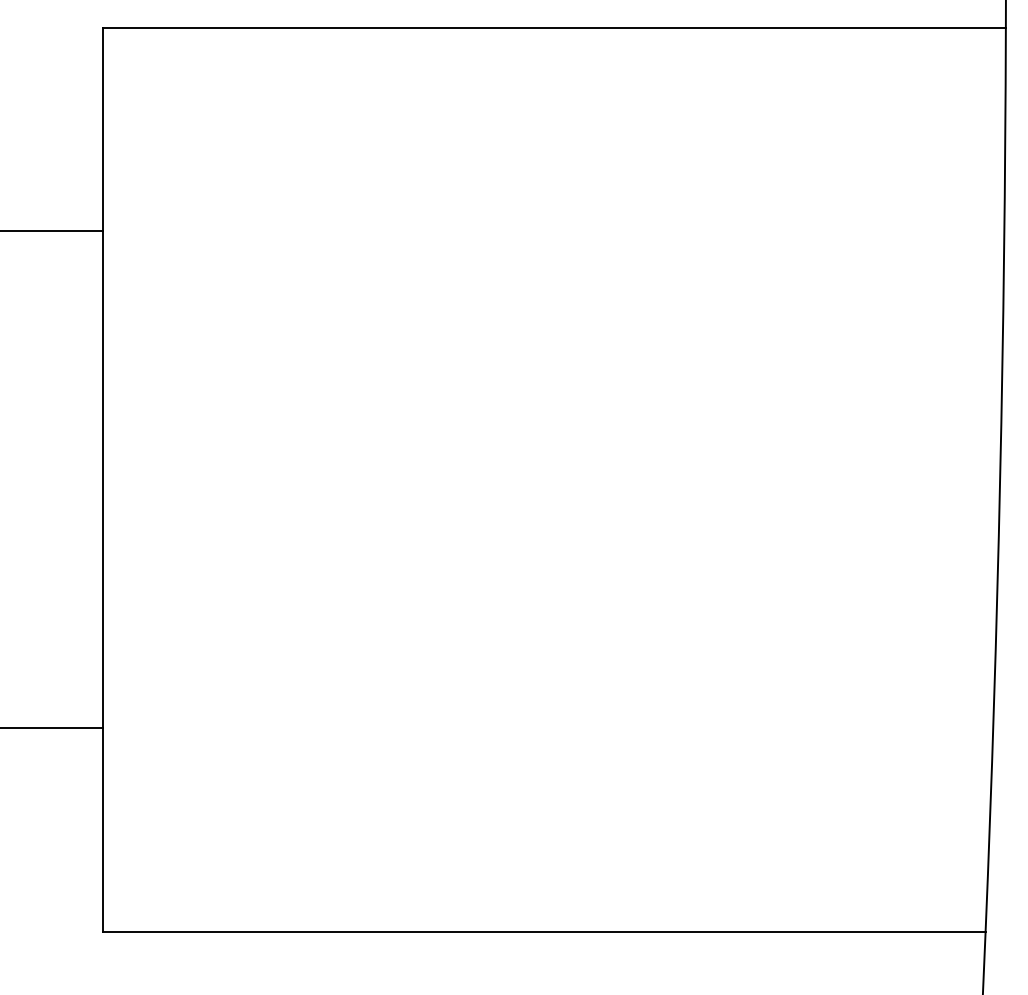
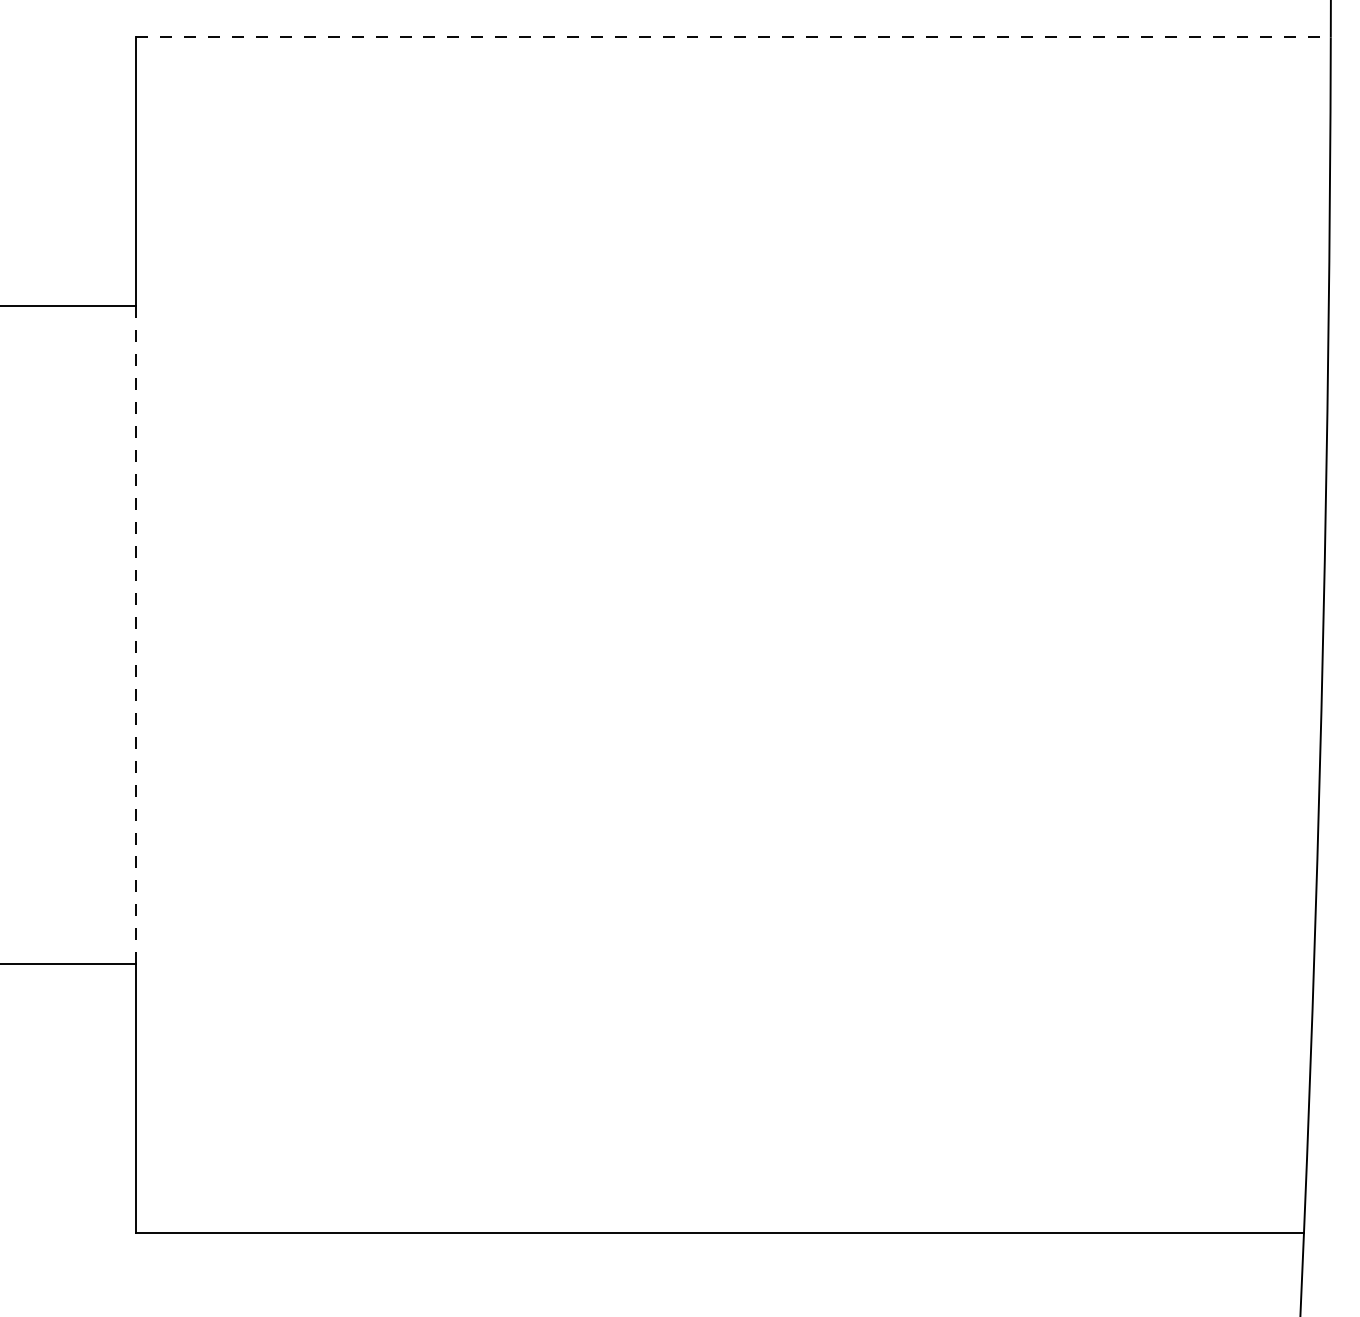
line: (555, 28) -> (734, 37), solid -> dashed
line: (103, 480) -> (136, 635), solid -> dashed

